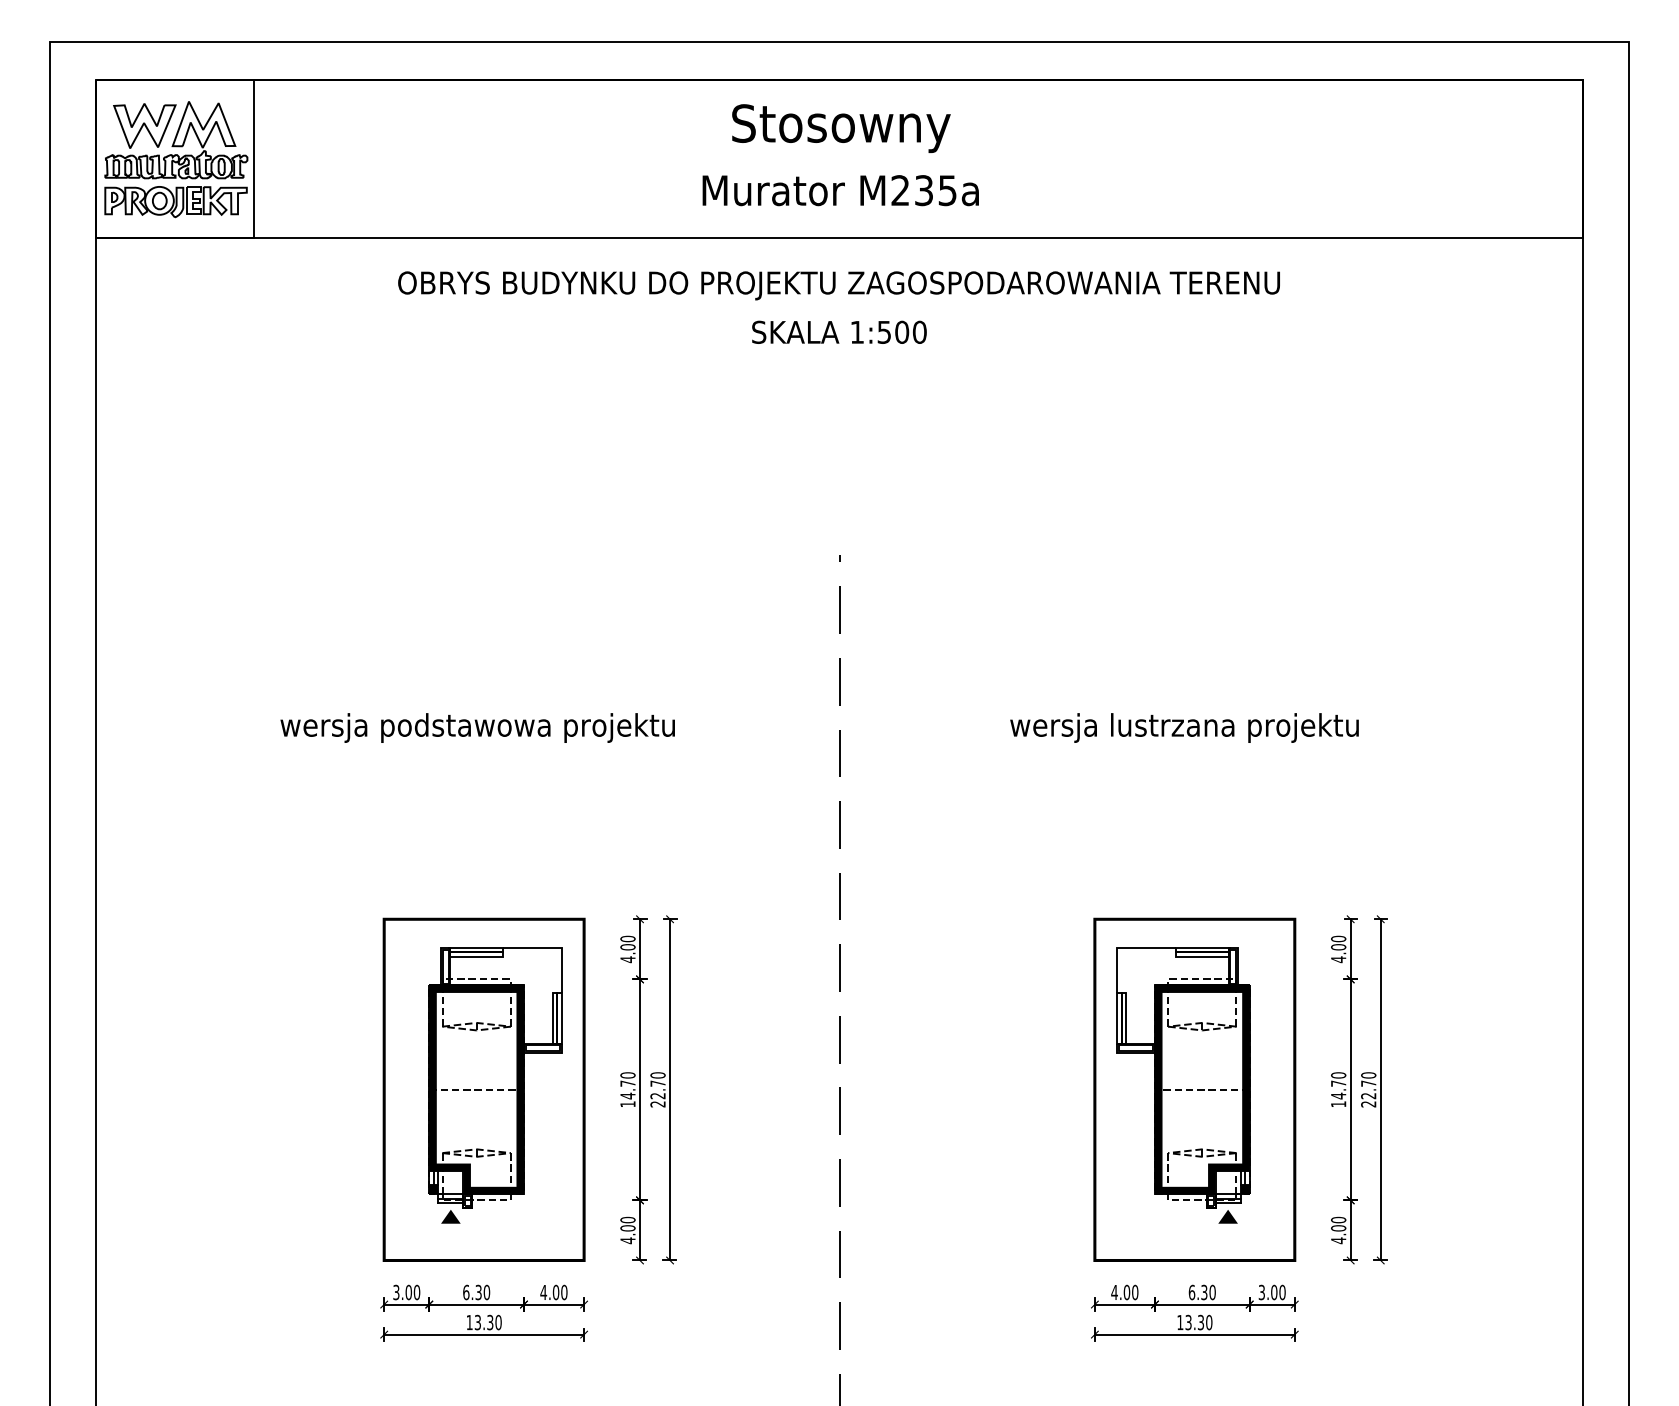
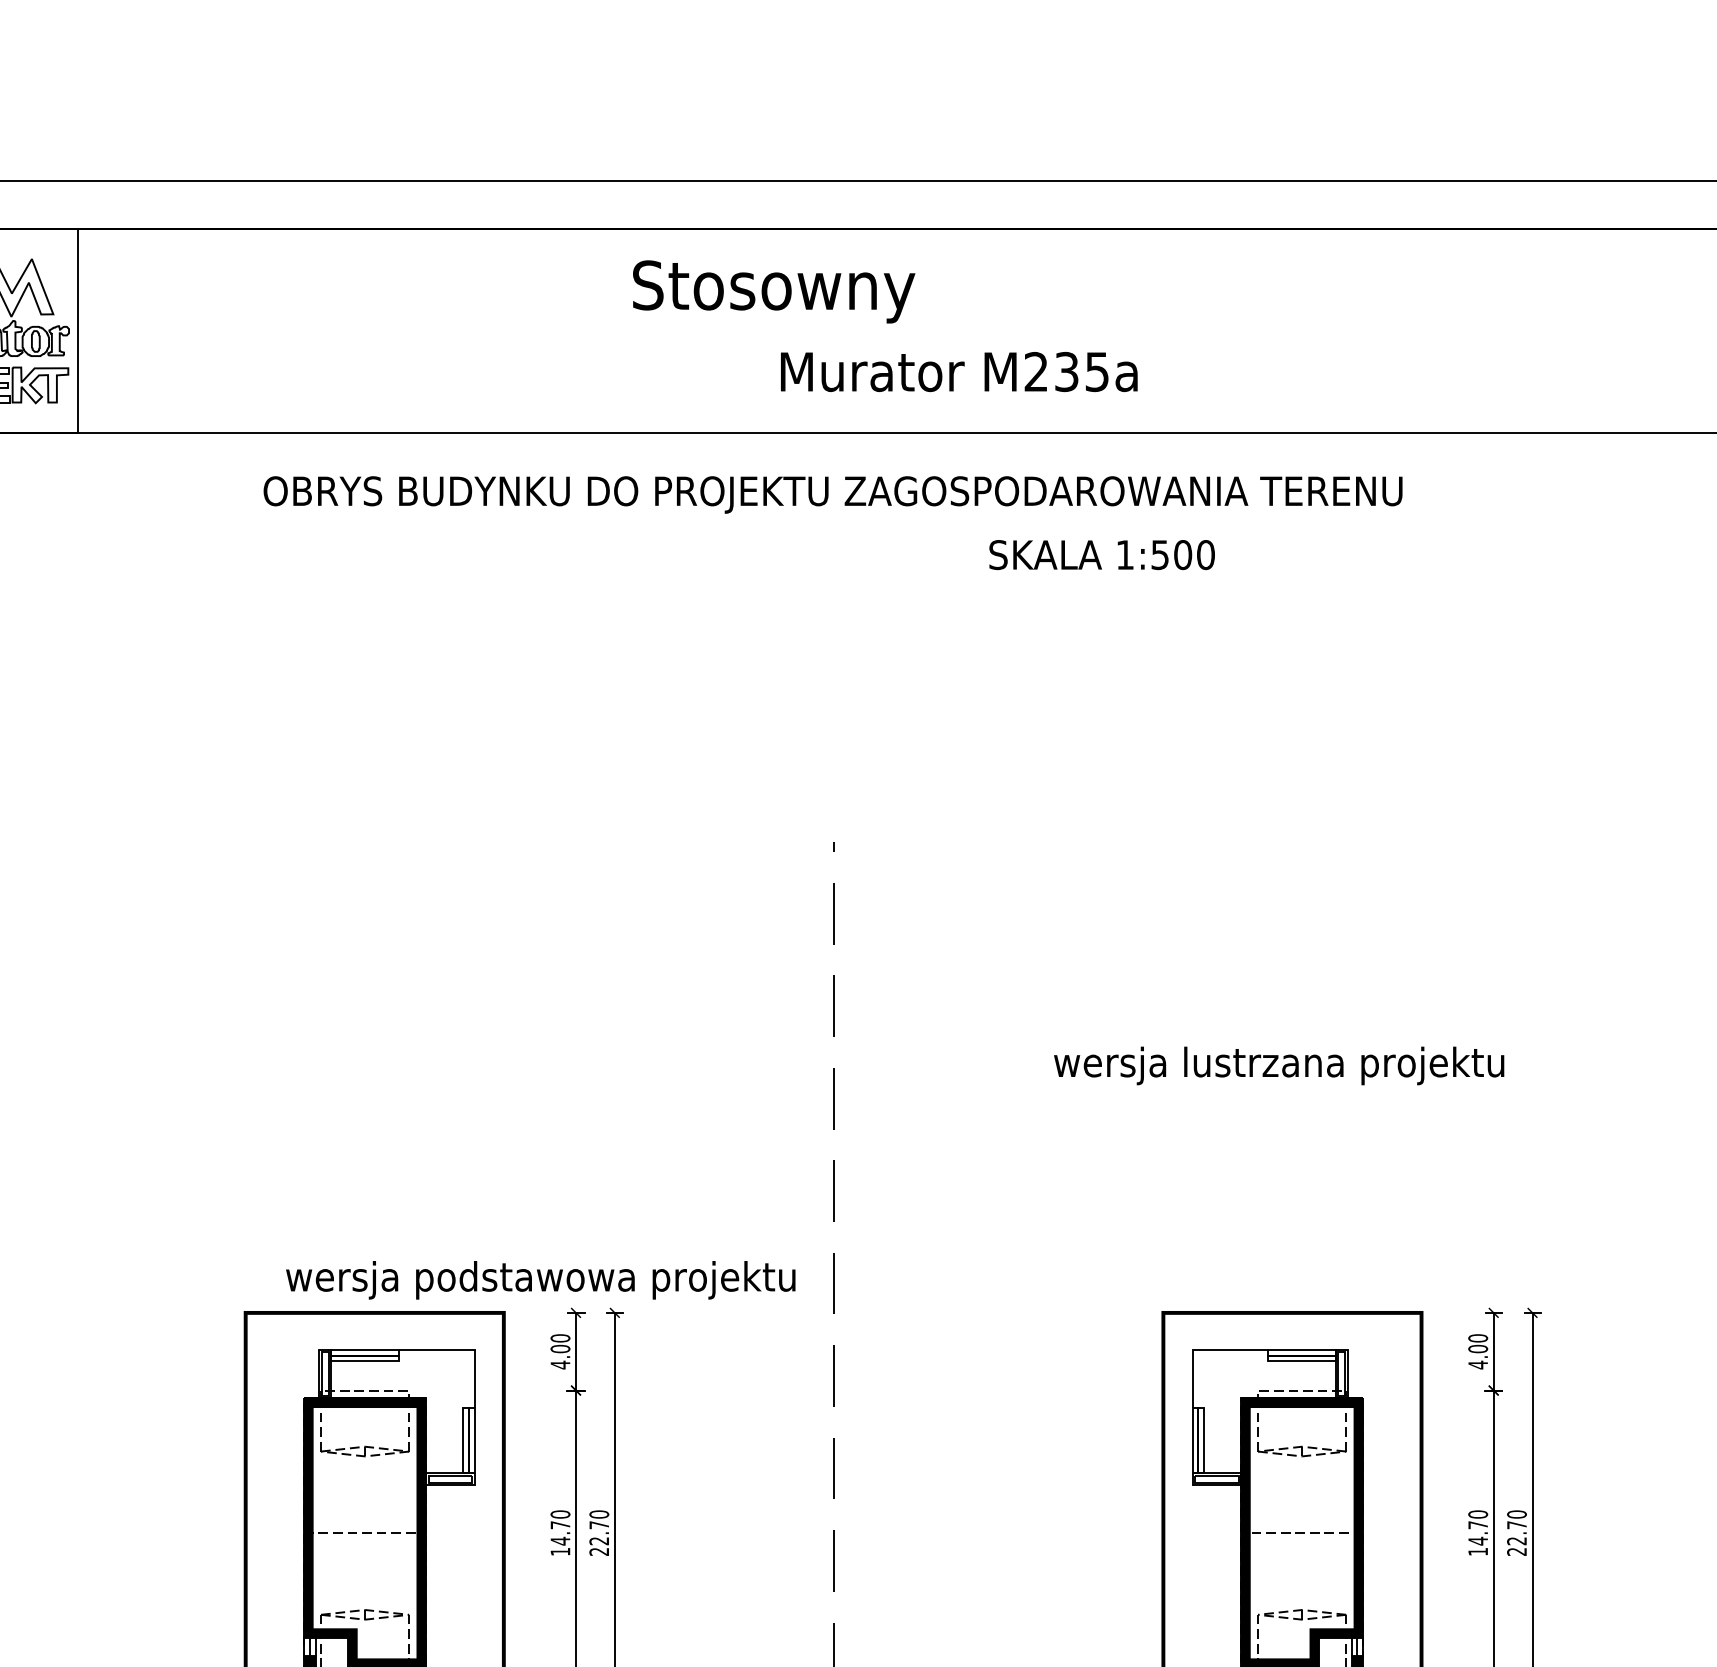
text: (841, 128) -> (774, 291), moved
text: (840, 190) -> (958, 371), moved
text: (839, 331) -> (1102, 553), moved
text: (477, 727) -> (540, 1279), moved

